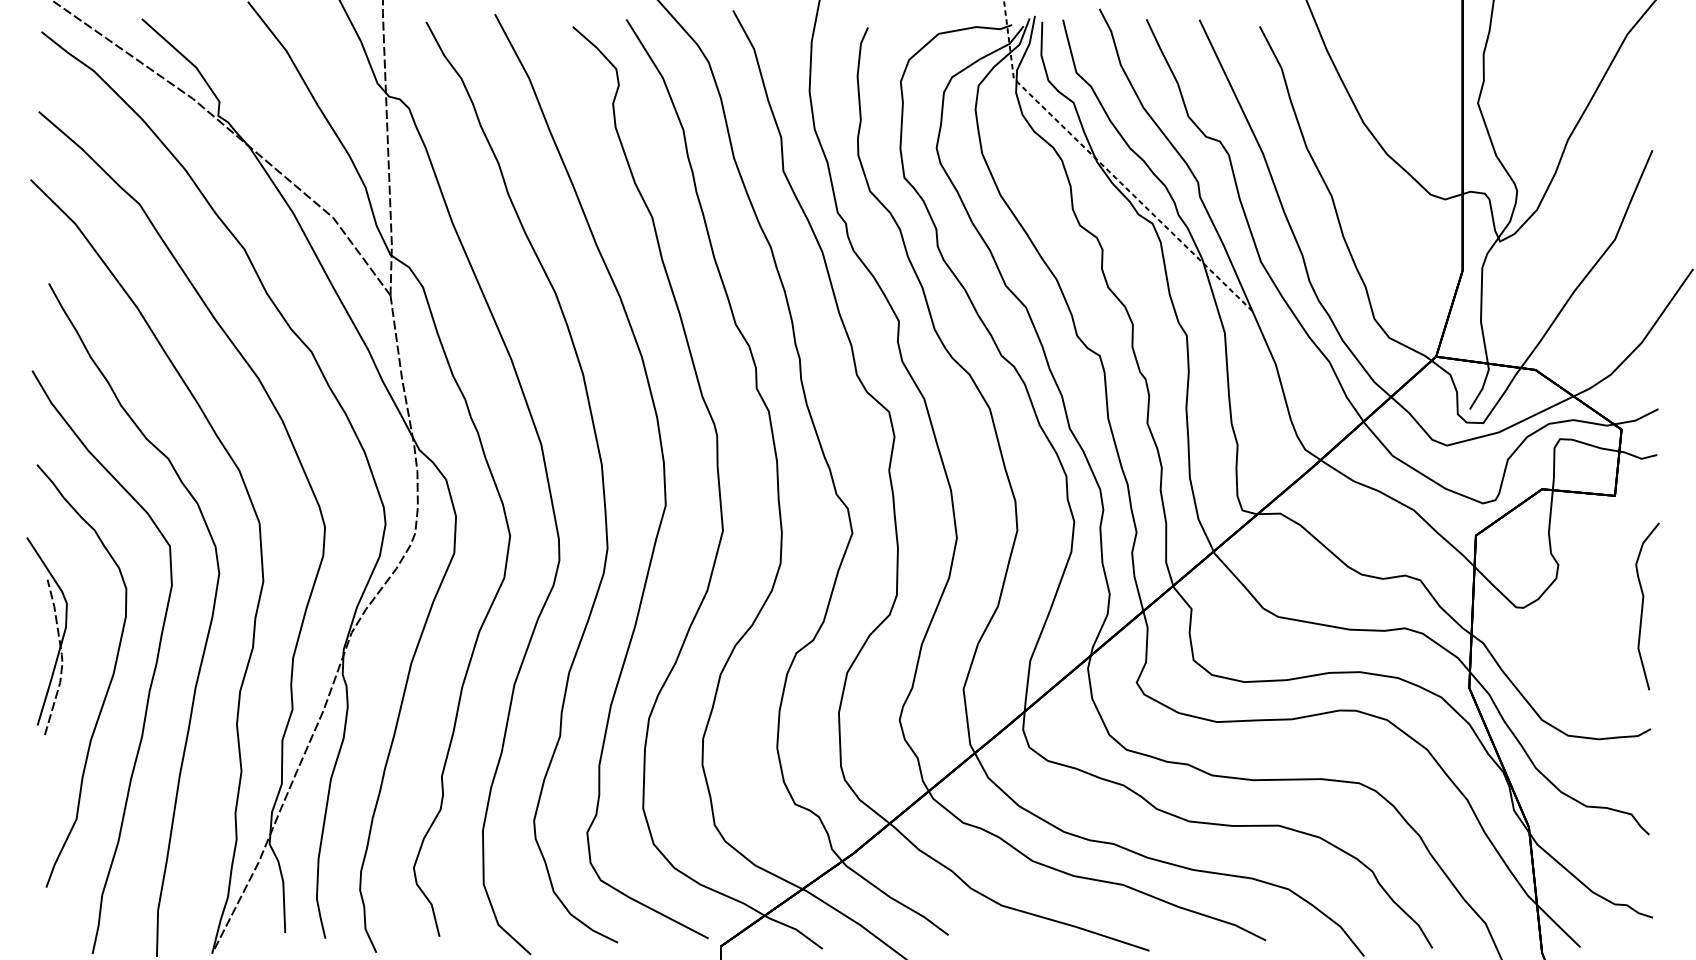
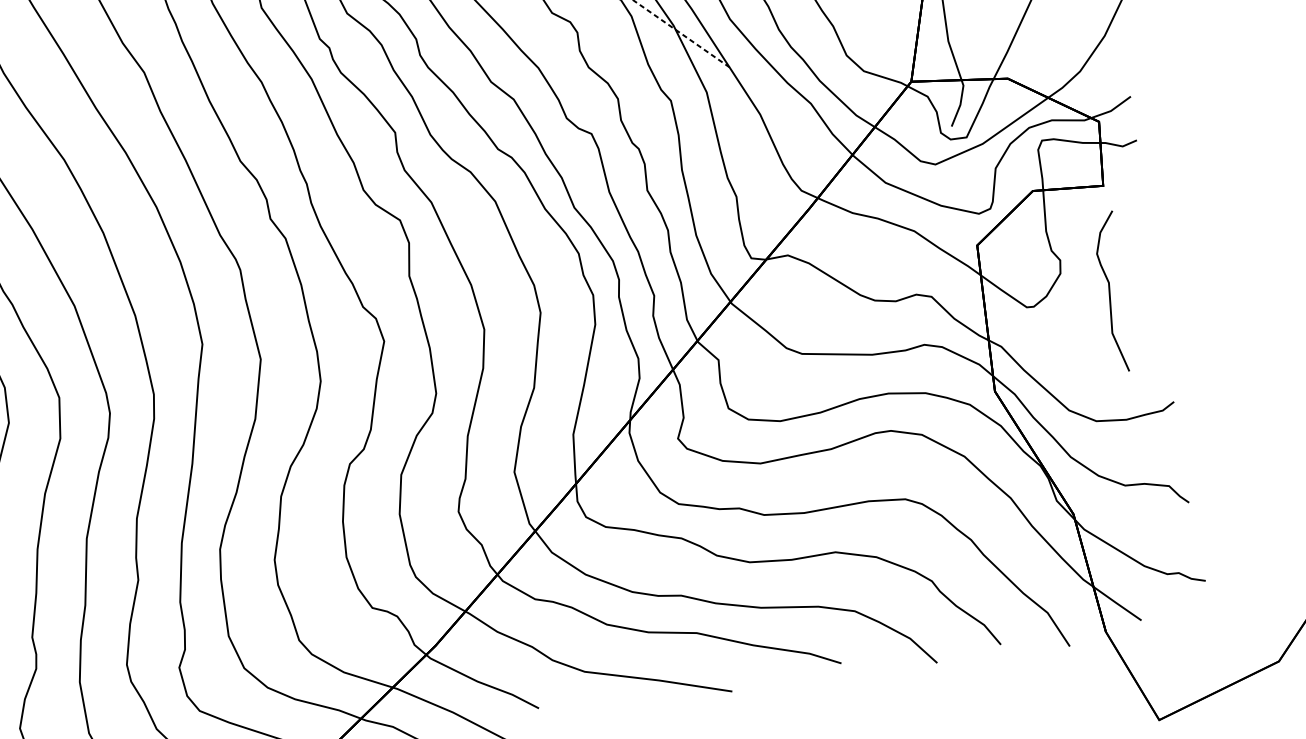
curve: (1643, 606) -> (1110, 292), moved

